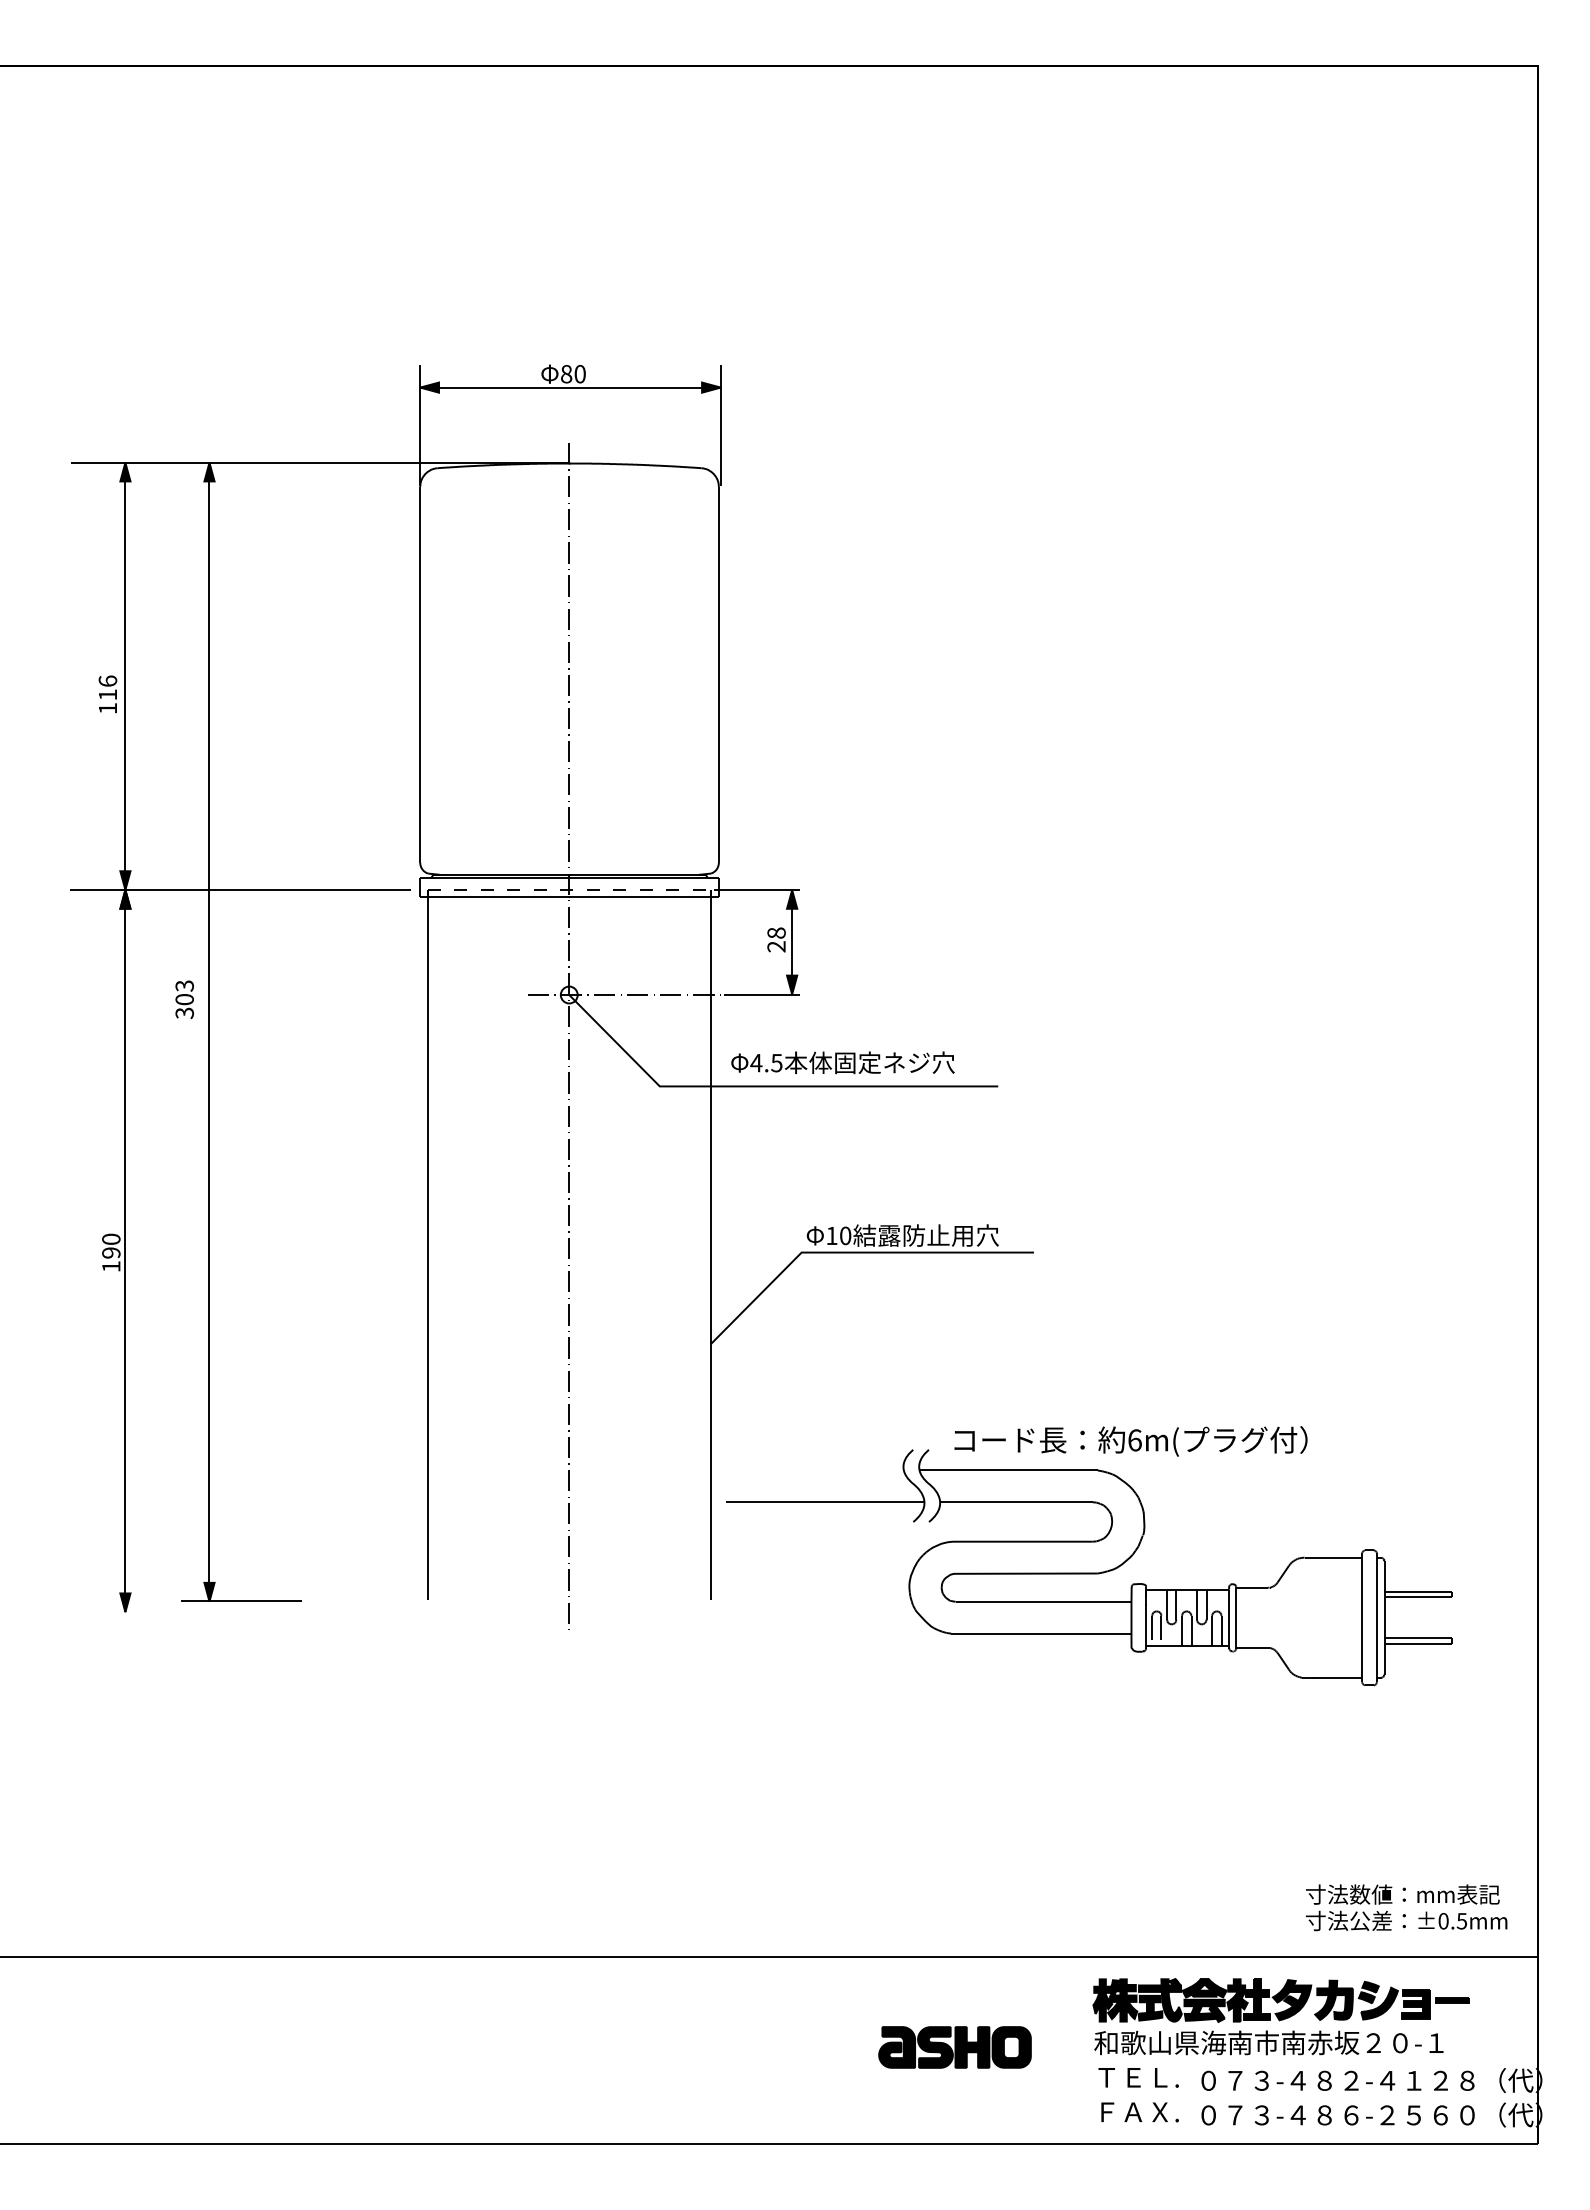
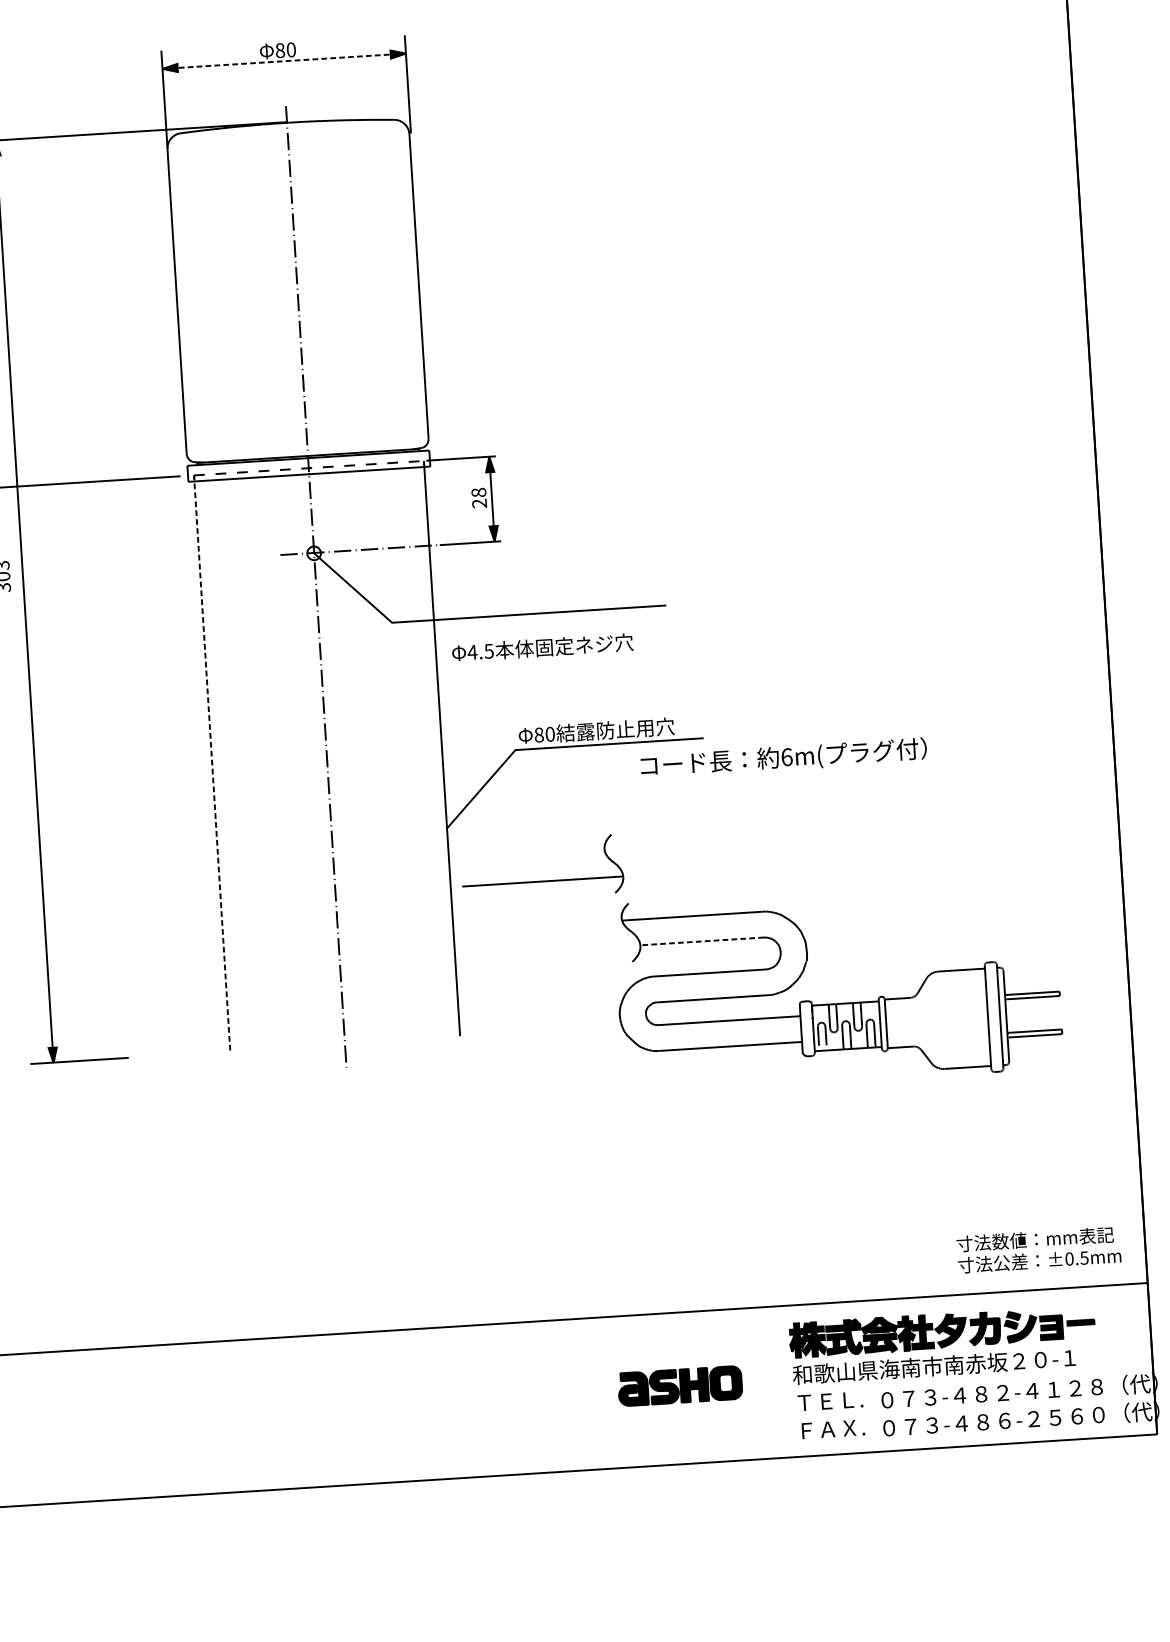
line: (571, 387) -> (284, 61), solid -> dashed
text: (842, 1062) -> (542, 647), moved
text: (831, 1235) -> (538, 734), 10 -> 80
line: (427, 1244) -> (212, 762), solid -> dashed
part: (1130, 1441) -> (783, 758), moved
part: (825, 1501) -> (543, 880), moved
line: (1015, 1502) -> (701, 941), solid -> dashed

